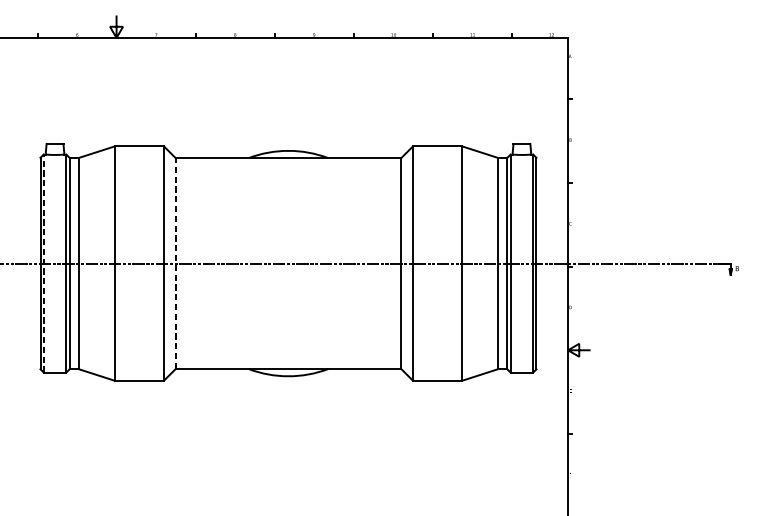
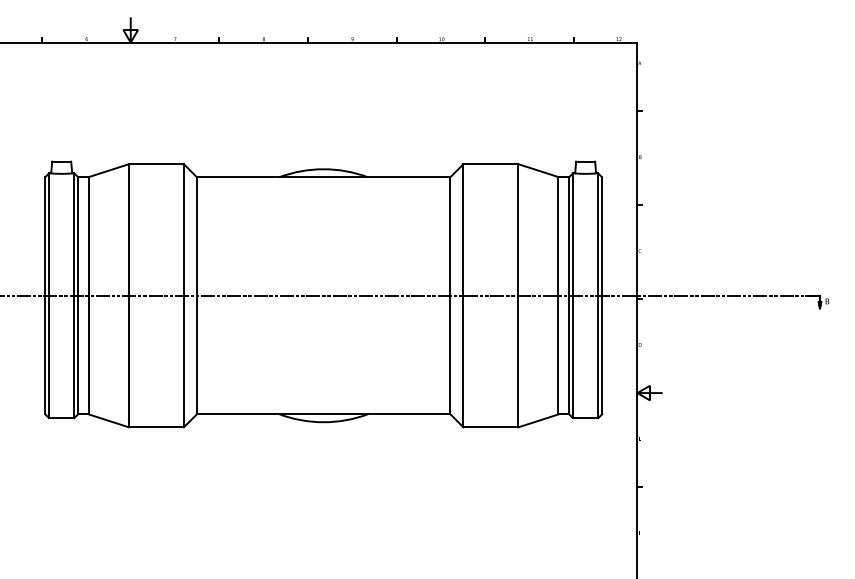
line: (44, 263) -> (49, 295), dashed -> solid
line: (176, 263) -> (197, 295), dashed -> solid

